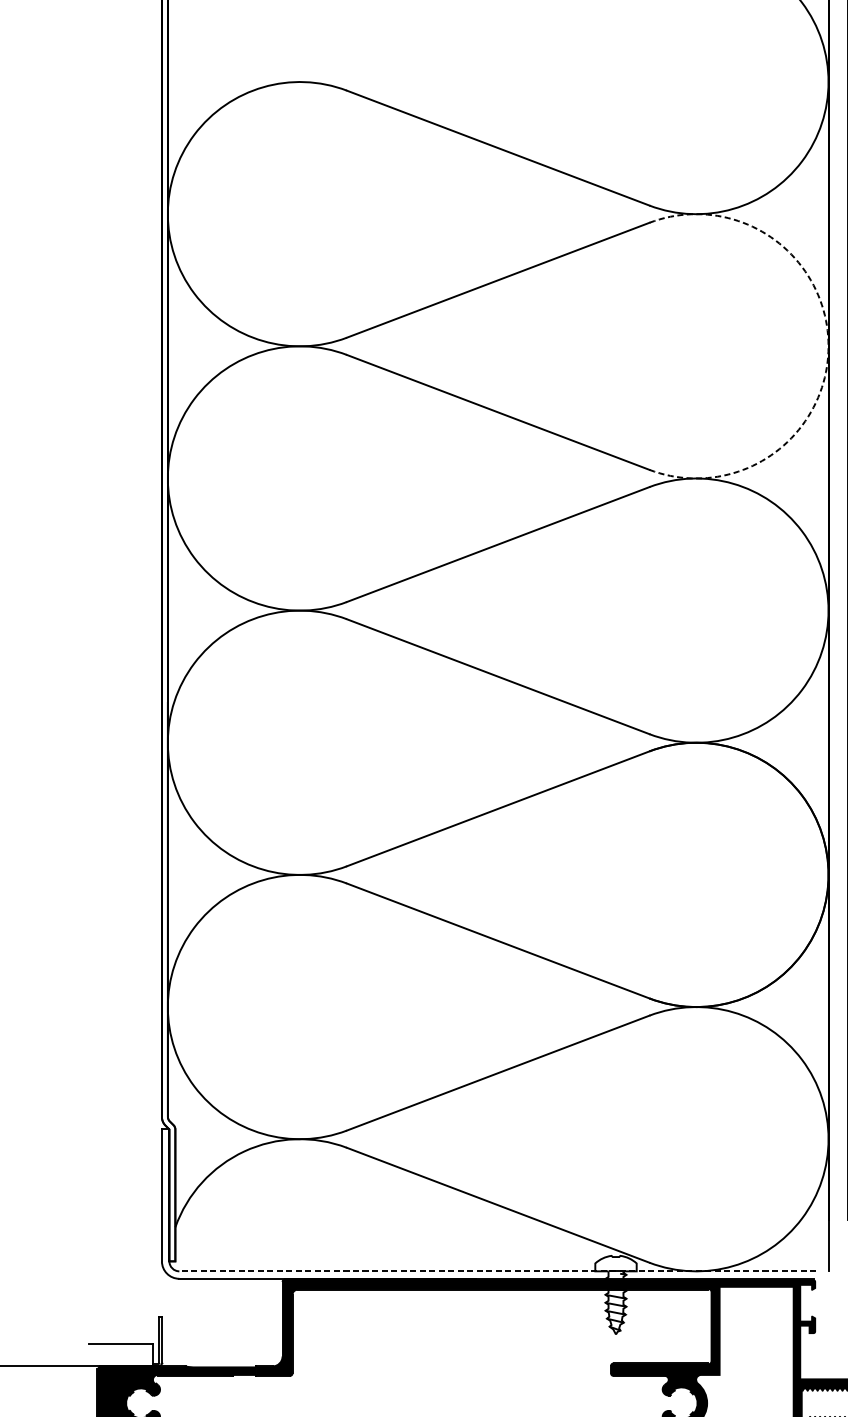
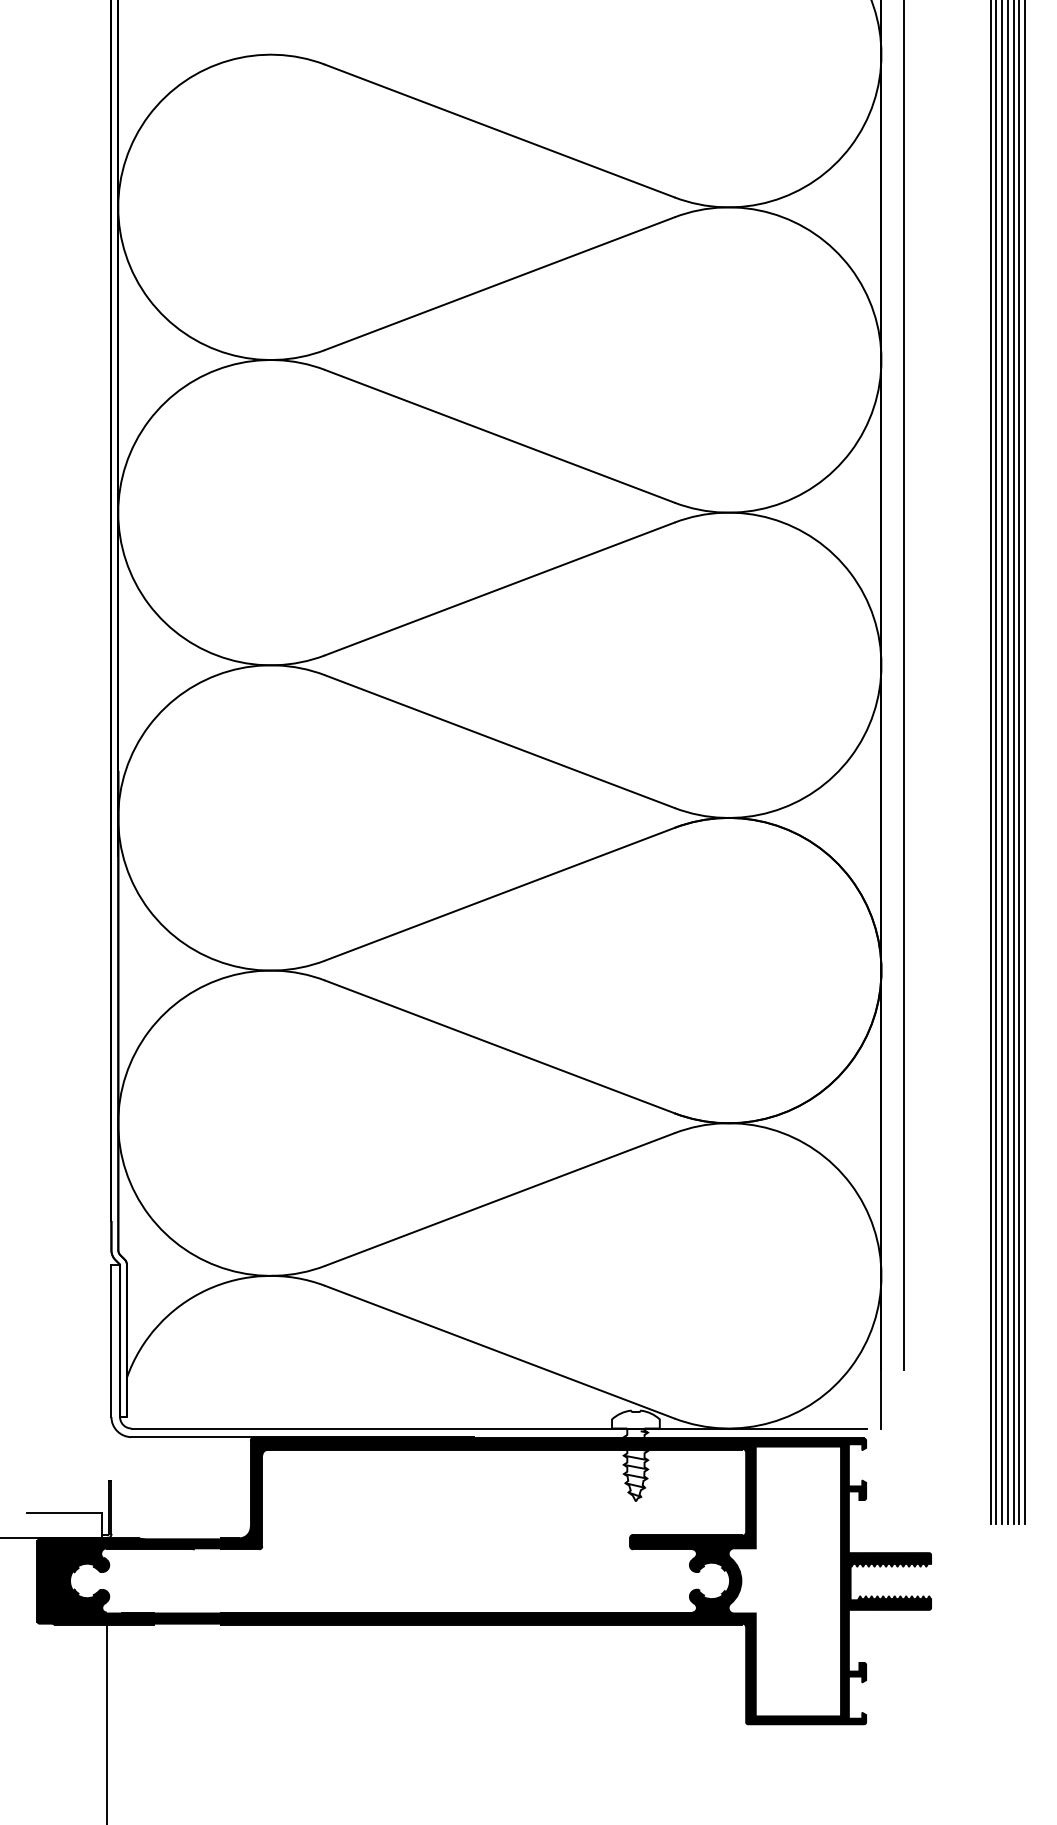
arc: (828, 346) -> (881, 360), dashed -> solid
line: (497, 1271) -> (499, 1428), dashed -> solid

